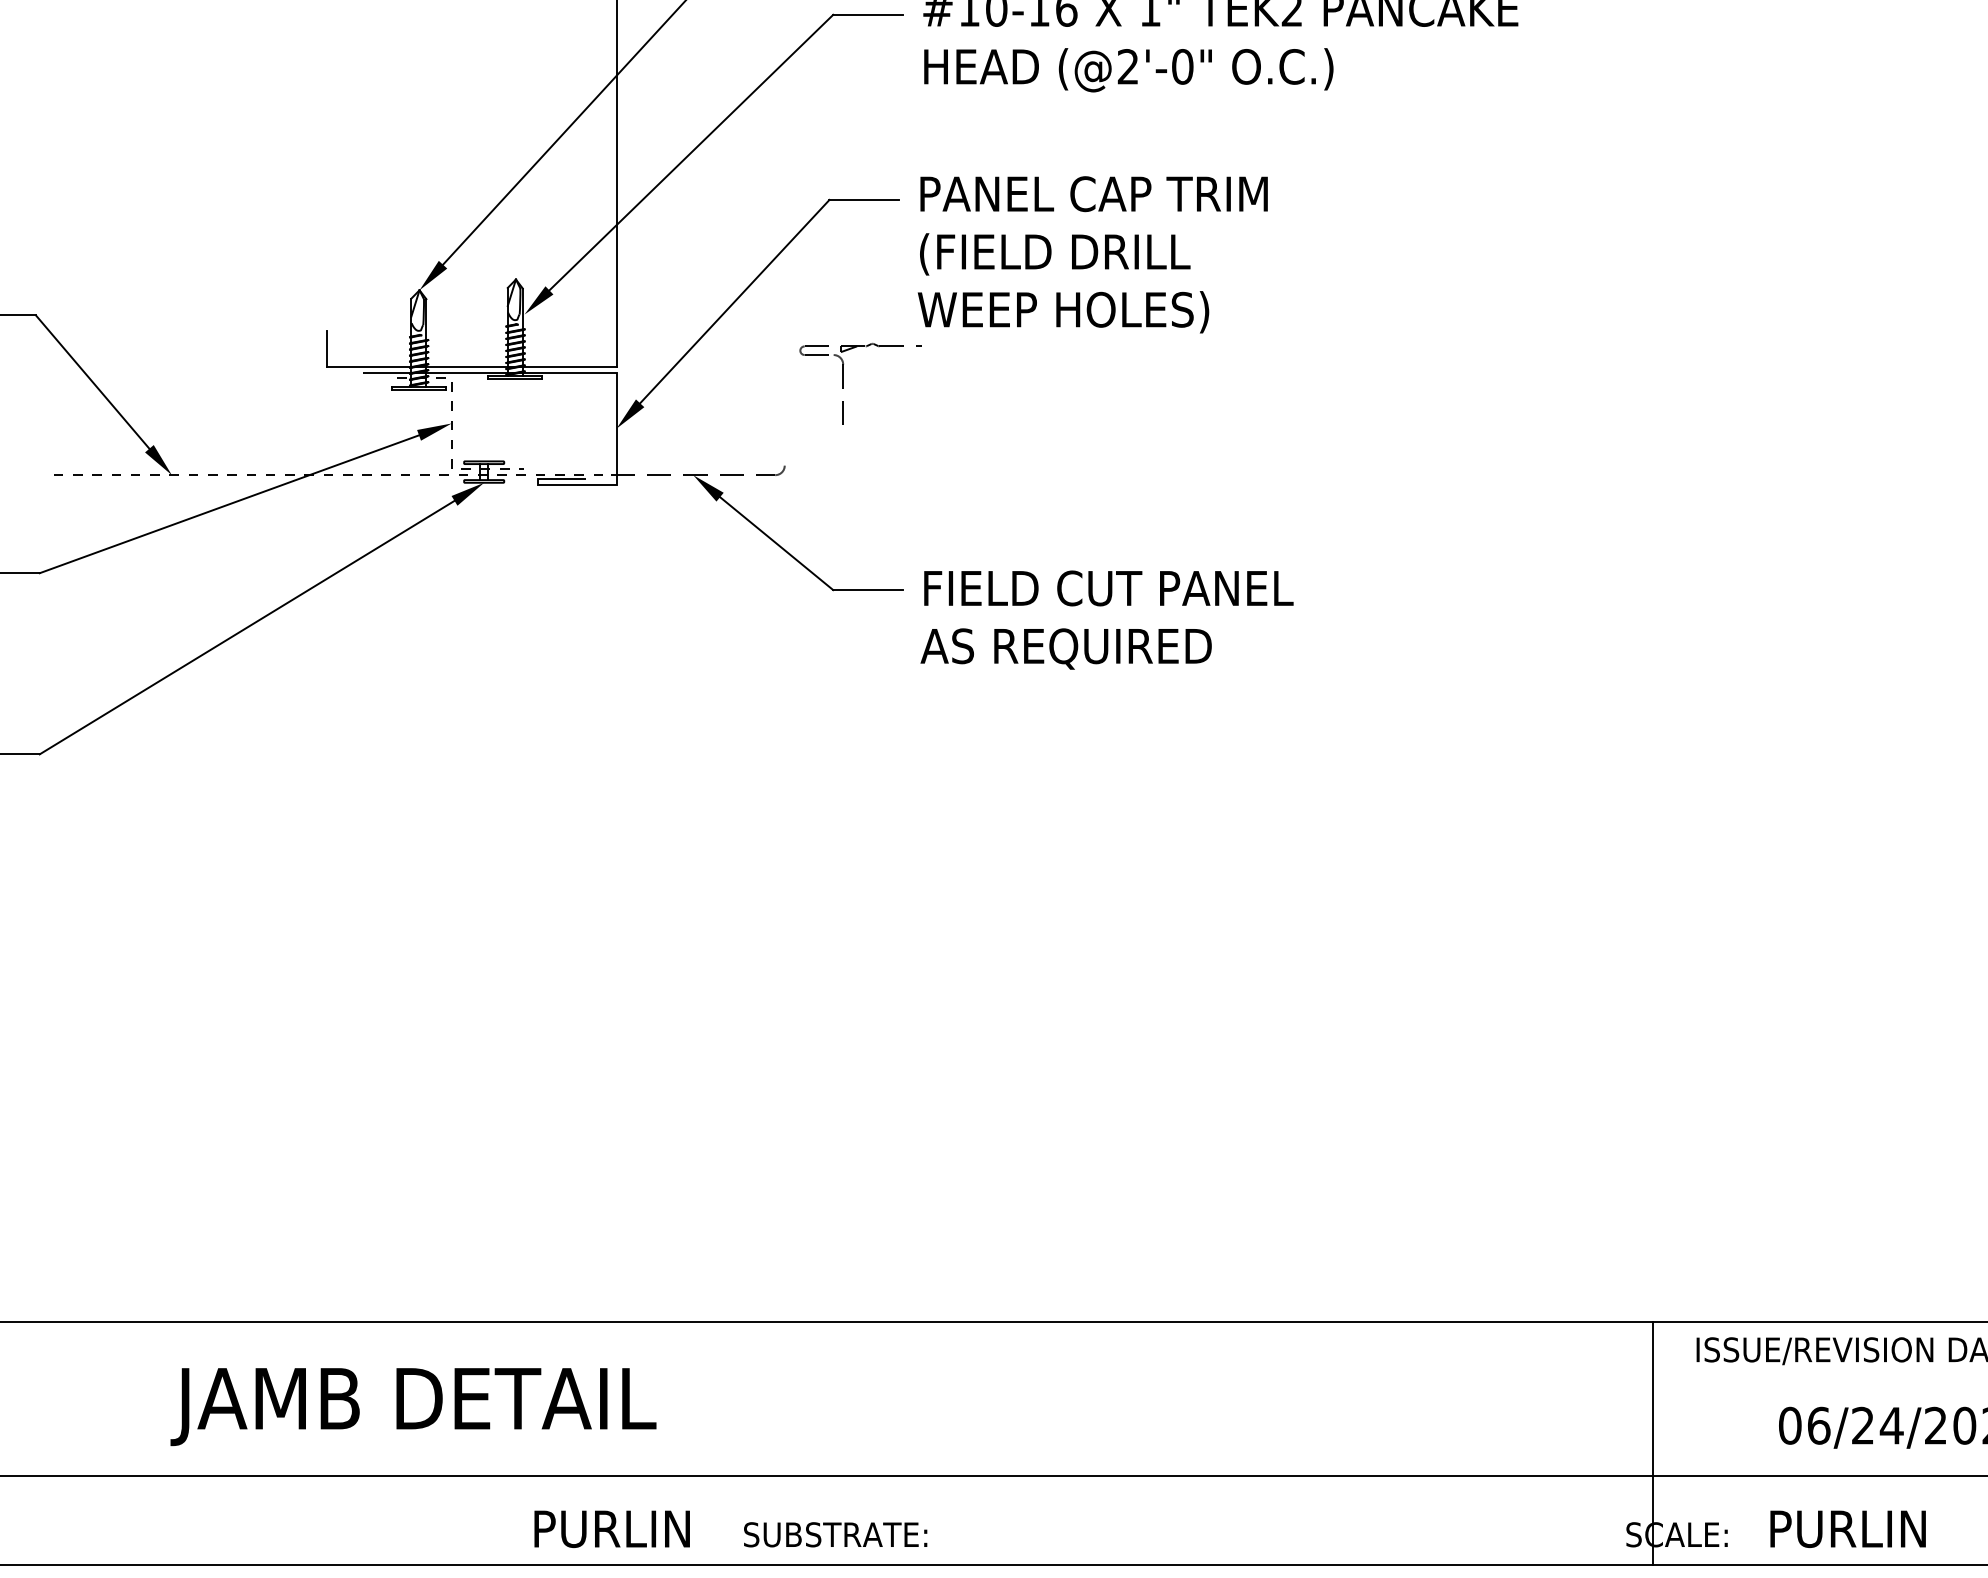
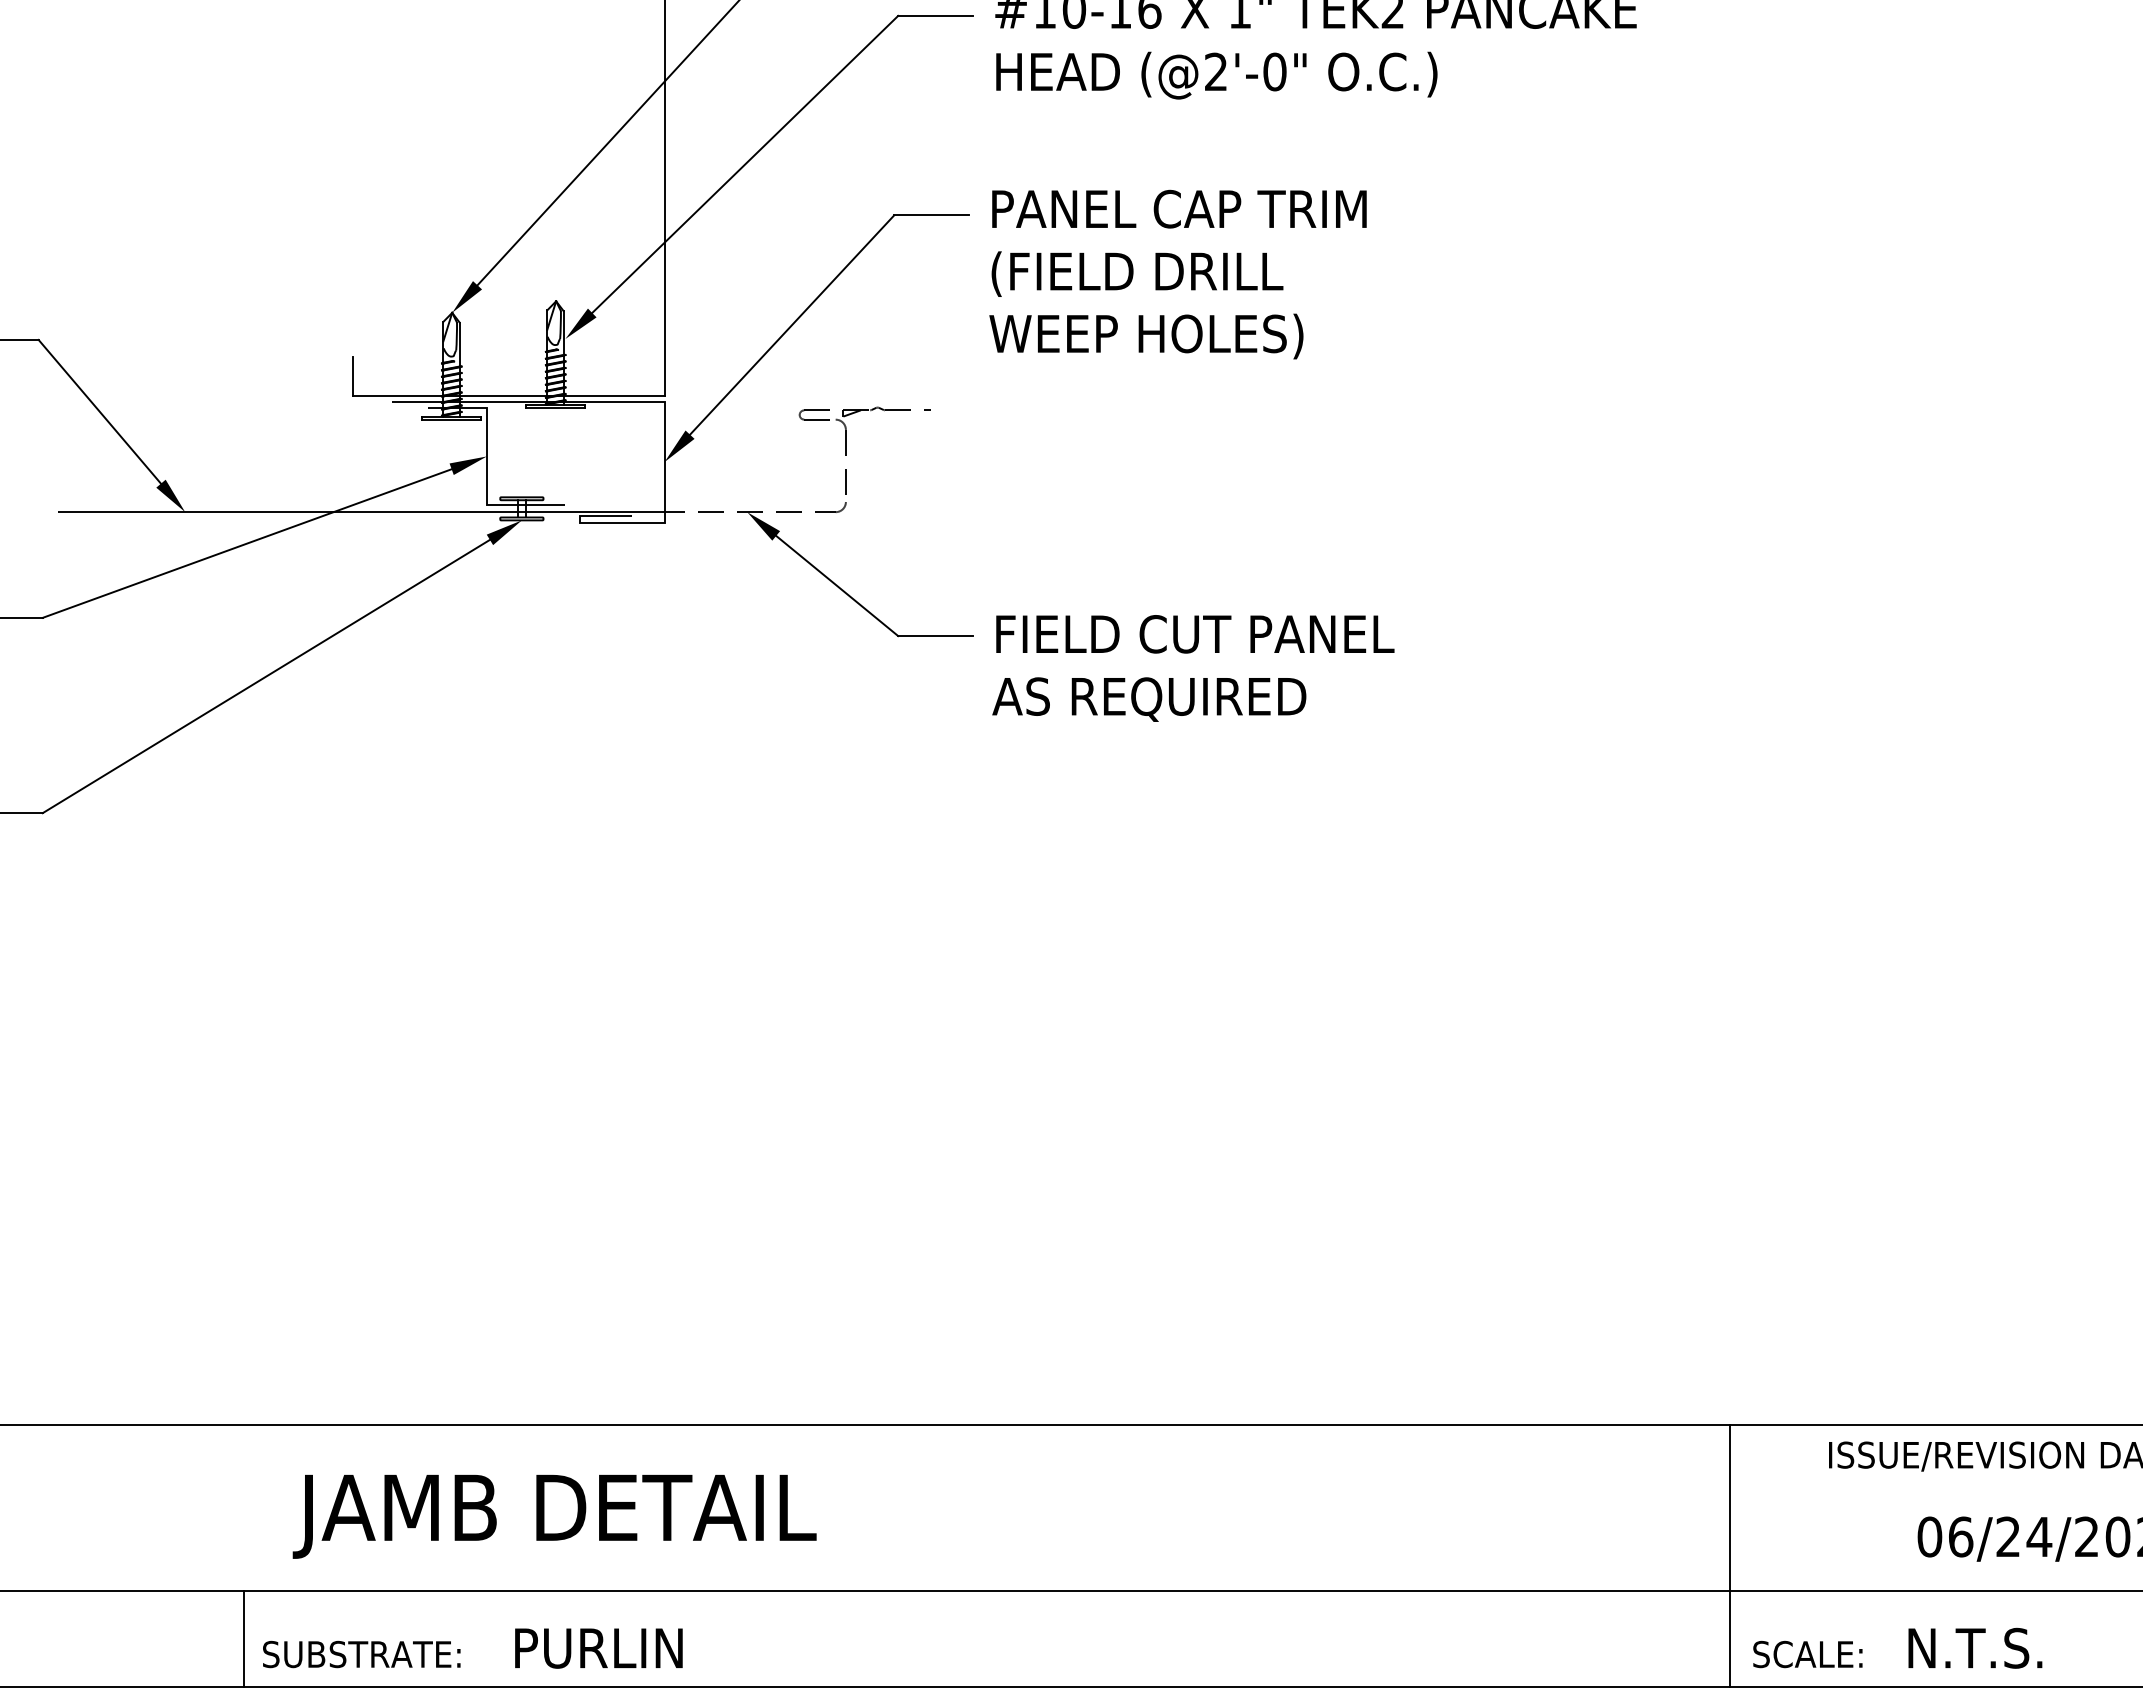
part: (843, 383) -> (846, 450), moved
line: (451, 432) -> (486, 466), dashed -> solid
line: (332, 475) -> (358, 512), dashed -> solid
text: (413, 1406) -> (554, 1516), moved
line: (1652, 1442) -> (1729, 1555), moved
line: (225, 1519) -> (243, 1638), added
text: (1850, 1528) -> (1994, 1647), PURLIN -> N.T.S.
text: (611, 1529) -> (598, 1648), moved
text: (835, 1534) -> (361, 1654), moved

